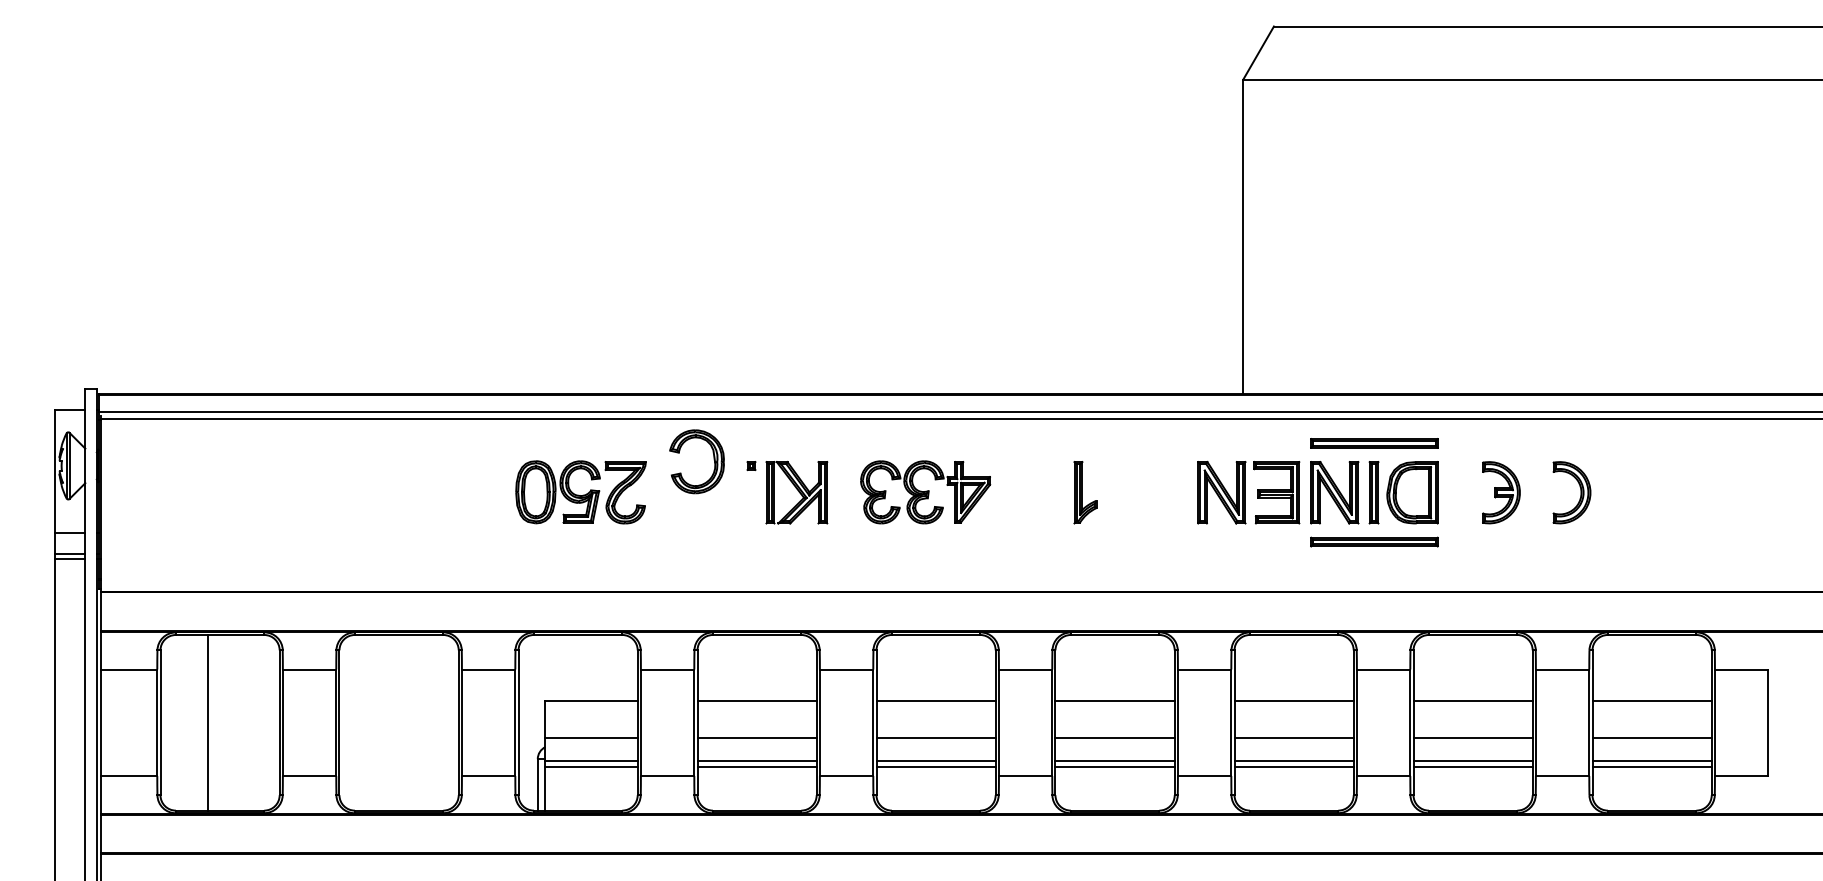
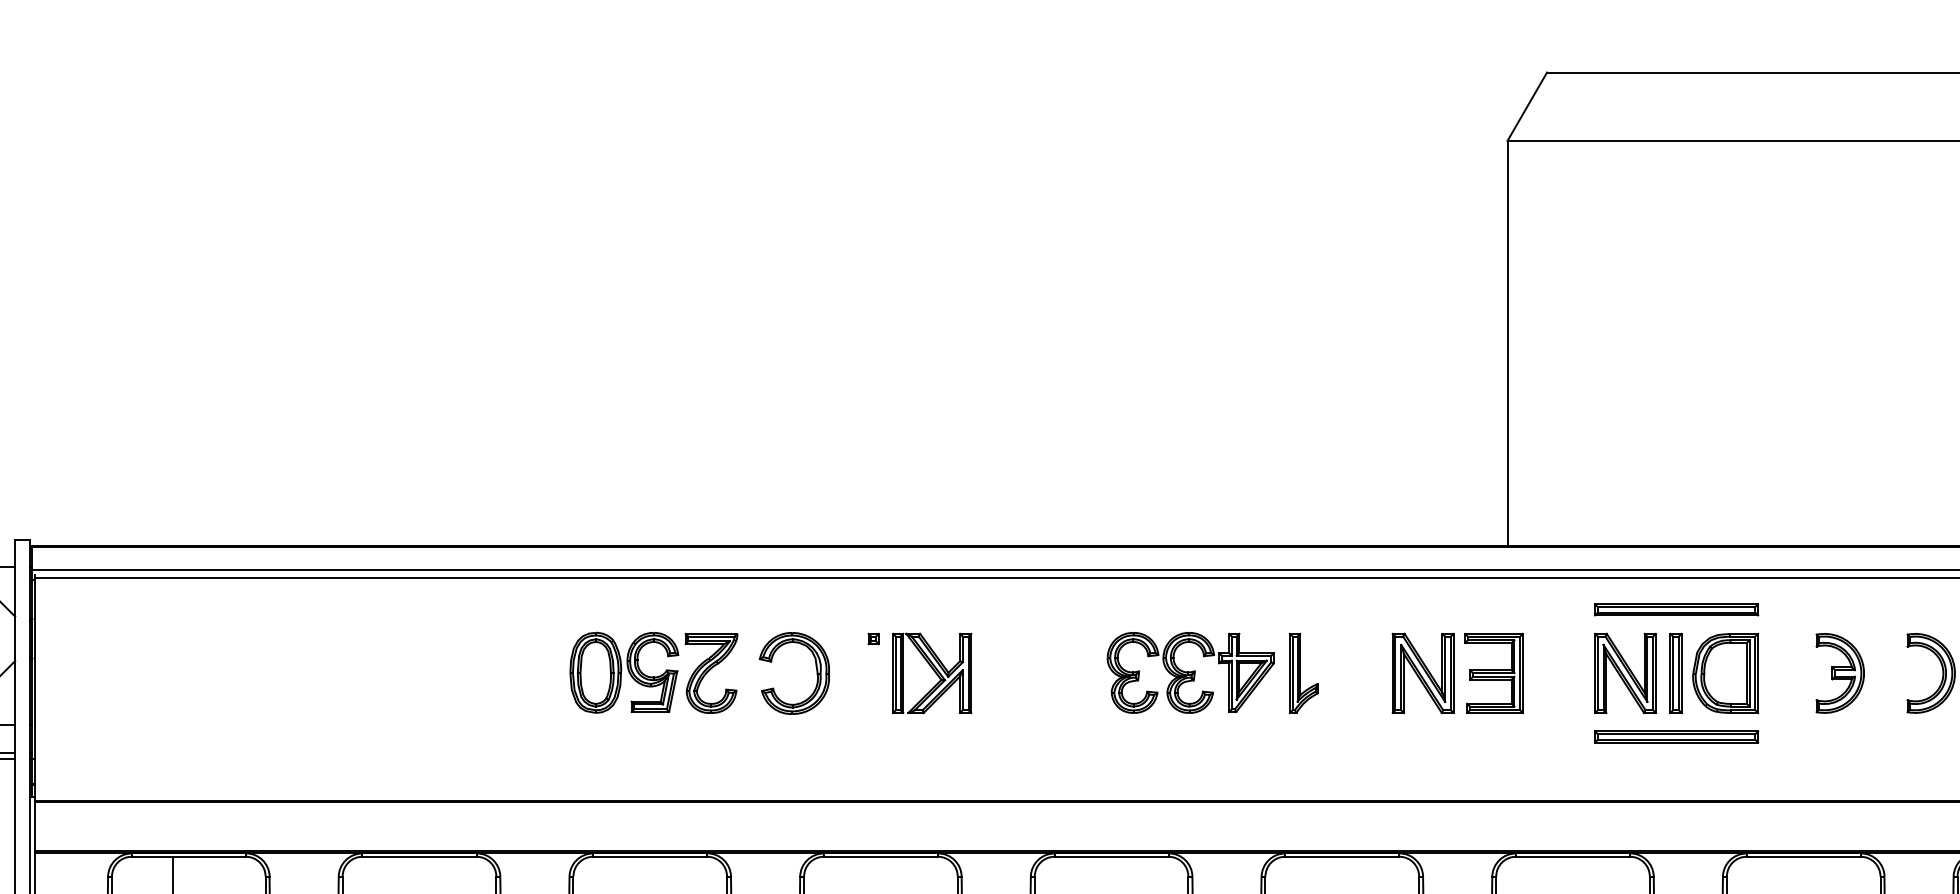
part: (713, 459) -> (815, 670), moved
part: (925, 492) -> (1190, 673), moved
part: (1248, 492) -> (1457, 673), moved

